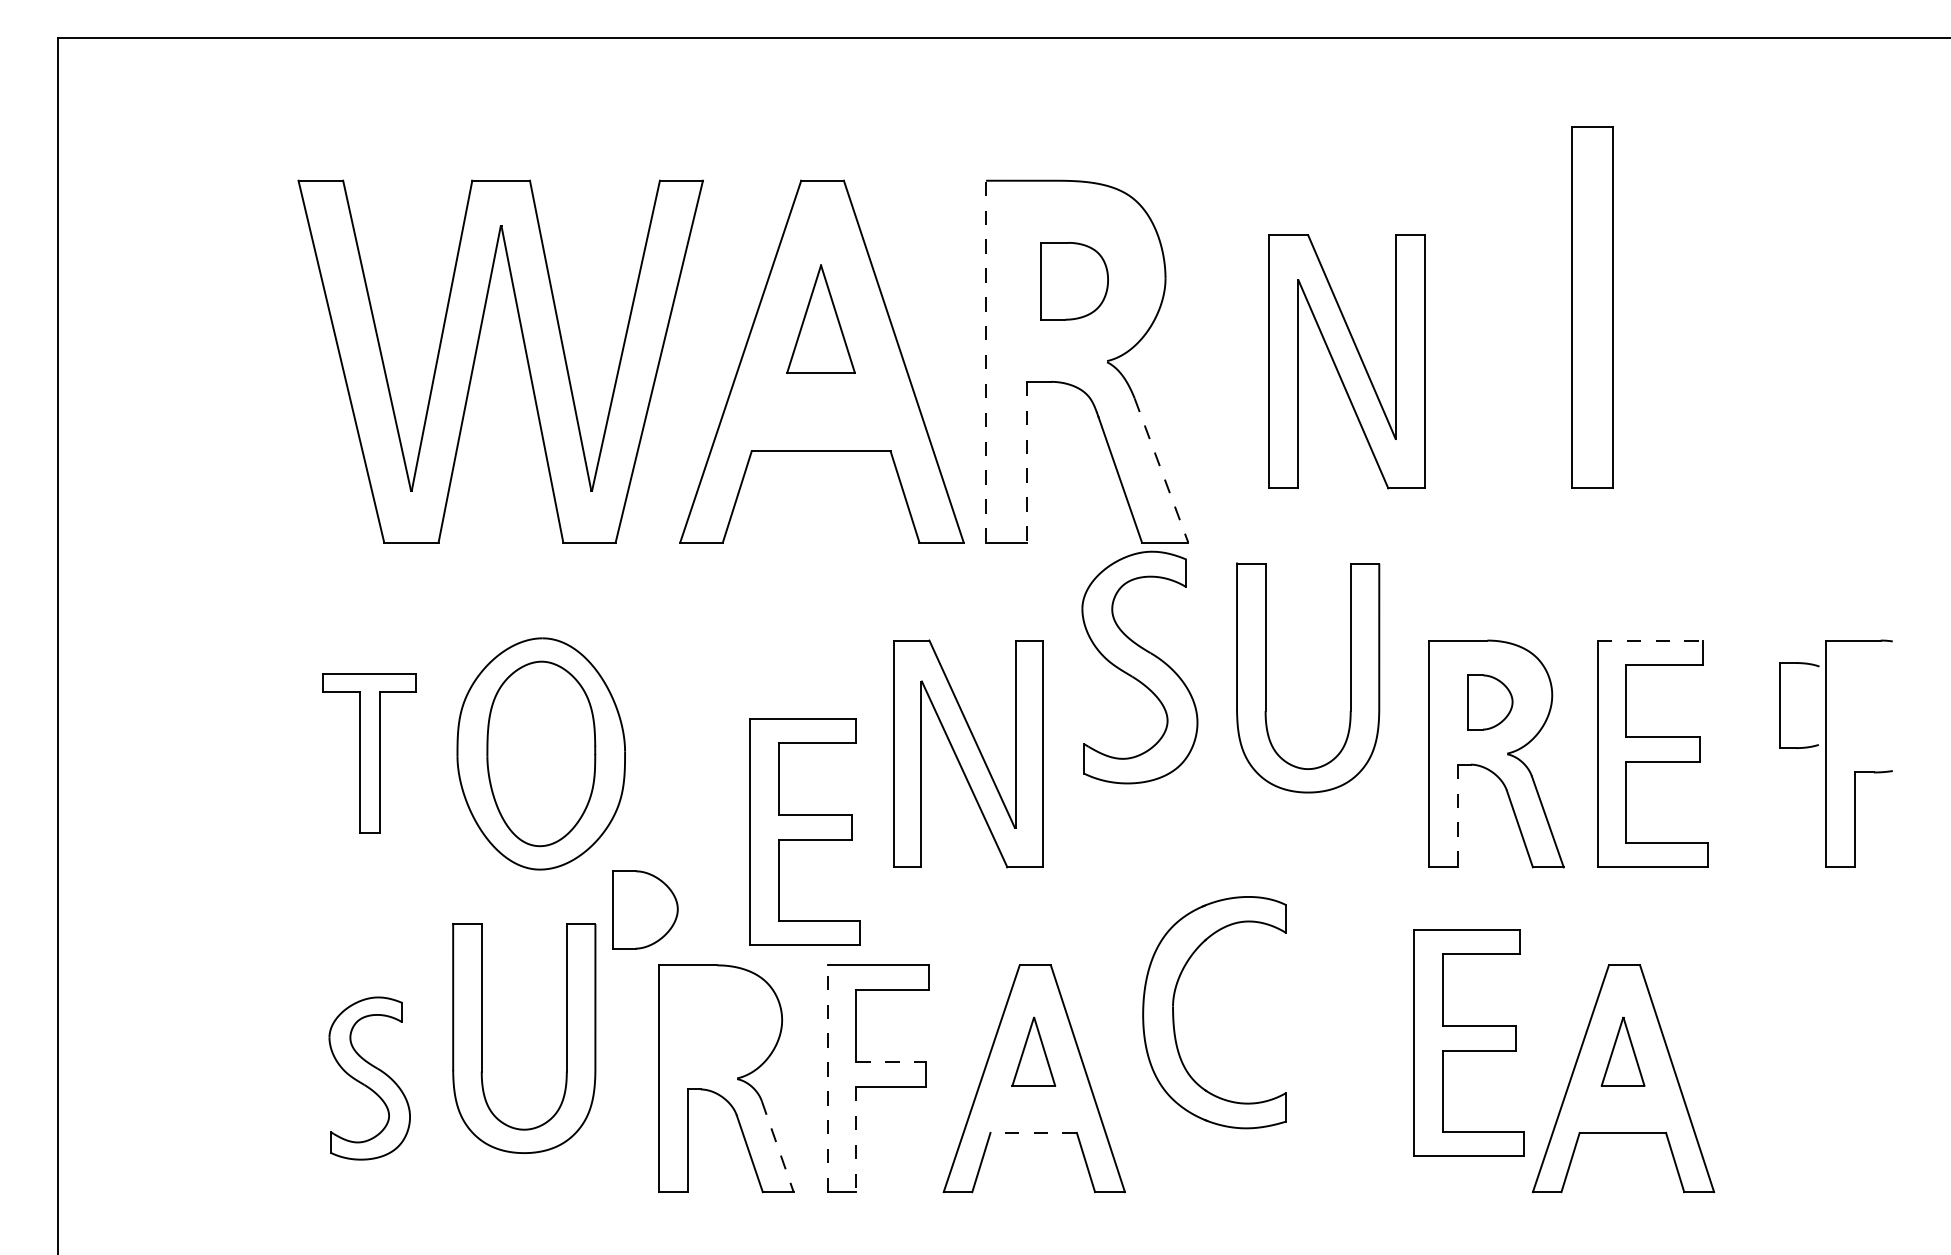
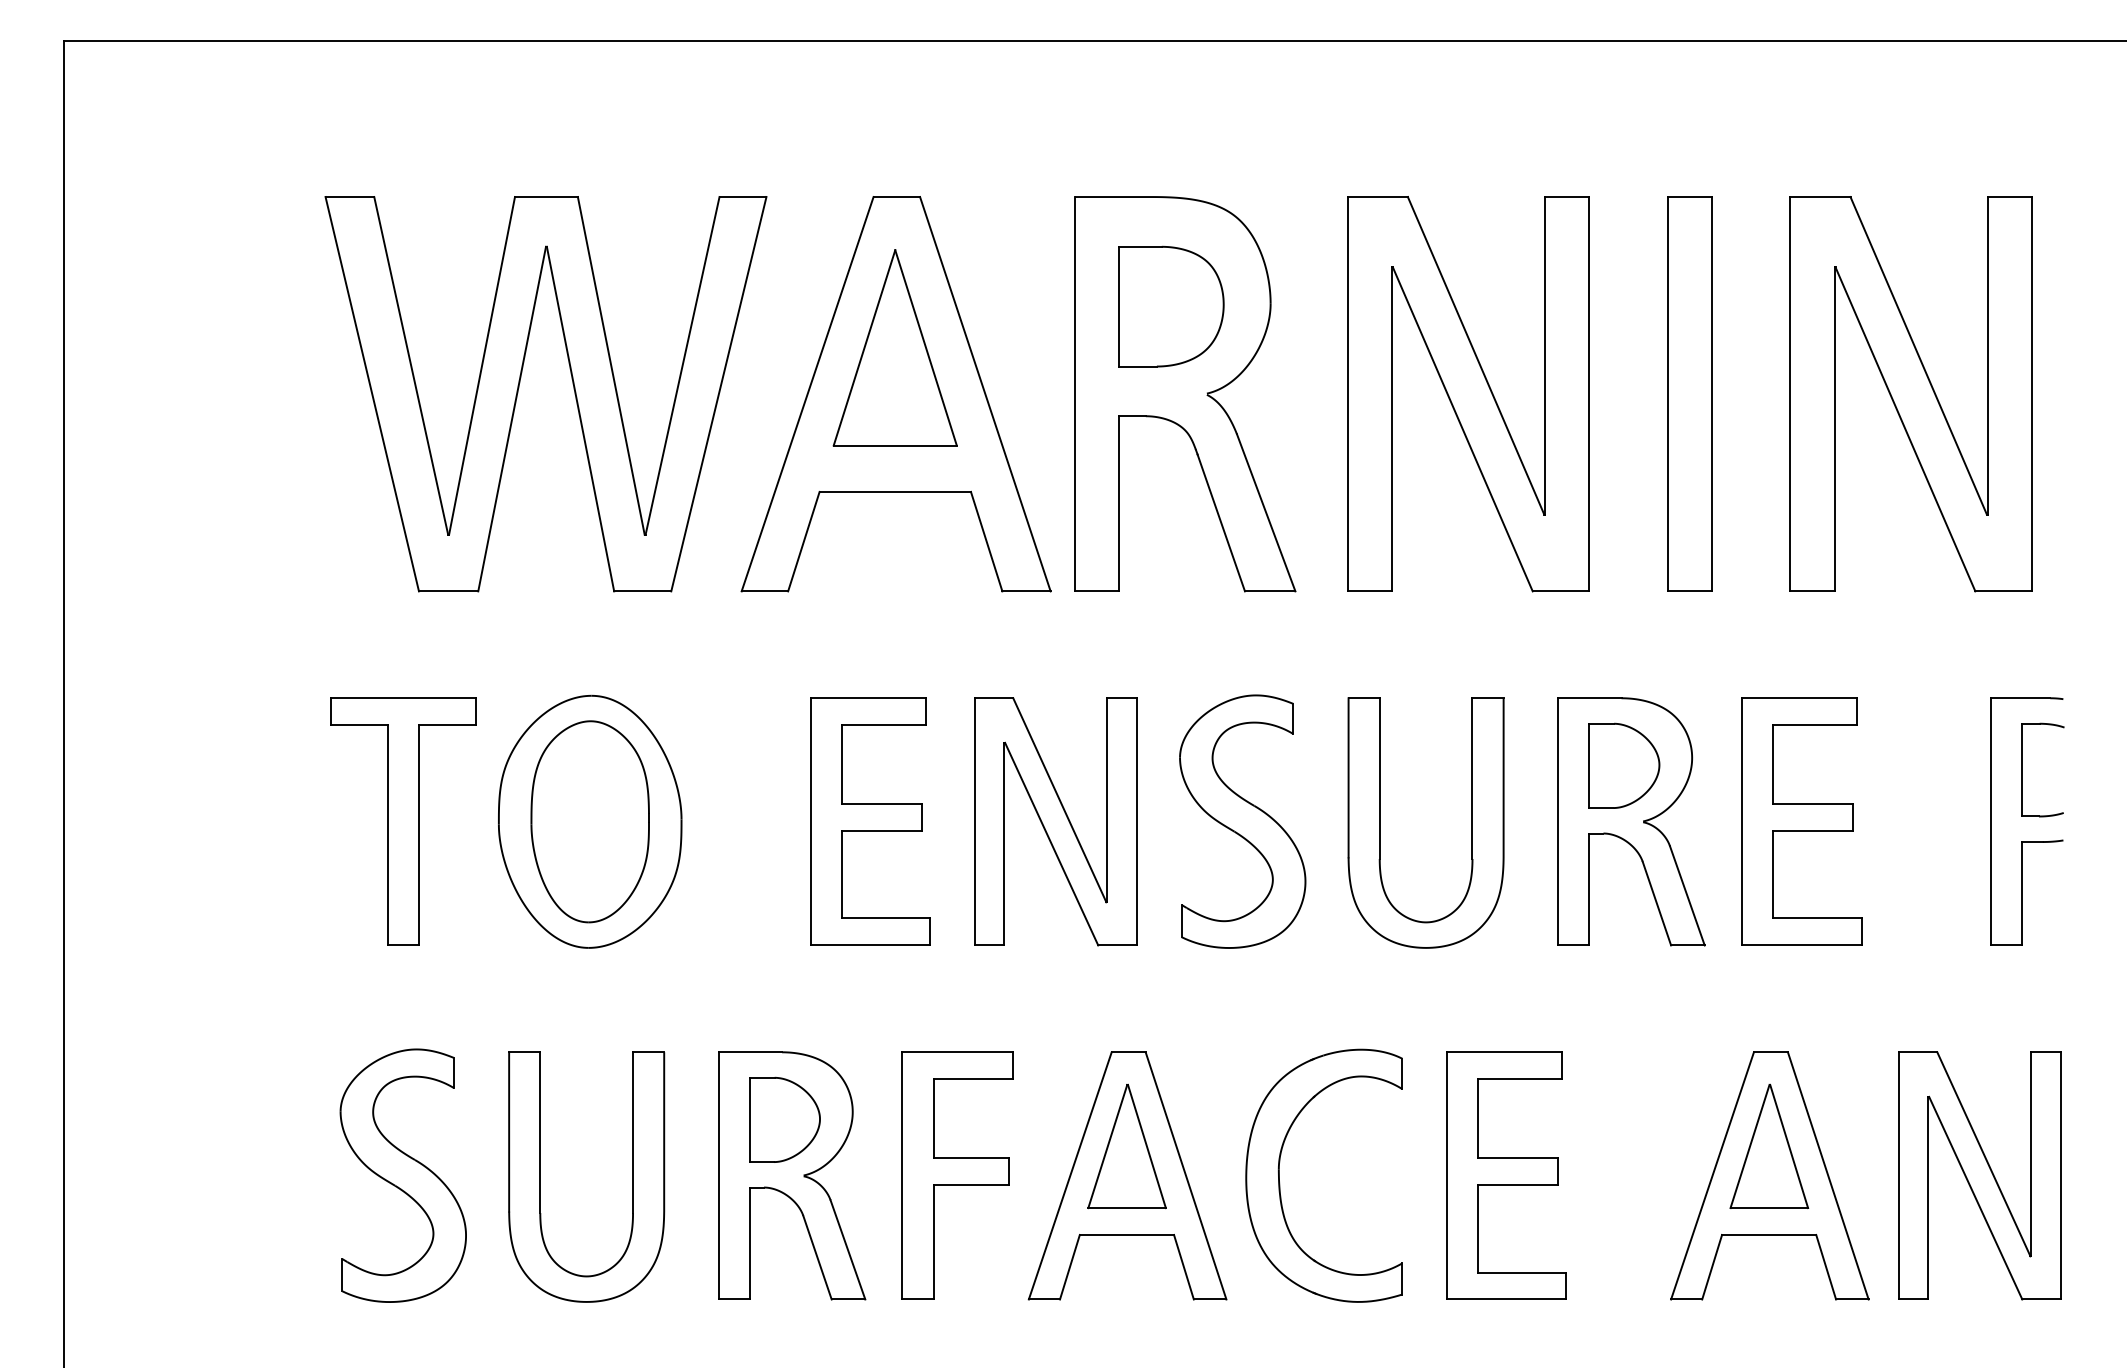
part: (1074, 281) -> (1171, 306), size x1.43
part: (1591, 306) -> (1689, 393), moved
part: (820, 318) -> (894, 347), size x1.67
line: (986, 360) -> (1075, 393), dashed -> solid
part: (1347, 361) -> (1468, 394), size x1.43
part: (1752, 361) -> (1910, 394), added
line: (1026, 461) -> (1119, 503), dashed -> solid
line: (1161, 470) -> (1266, 512), dashed -> solid
line: (1650, 640) -> (1799, 698), dashed -> solid
part: (1139, 667) -> (1242, 821), moved
part: (1266, 677) -> (1380, 822), moved
part: (1490, 702) -> (1624, 765), size x1.43
part: (1780, 705) -> (2022, 769), moved
part: (370, 753) -> (403, 821), size x1.43
line: (1458, 816) -> (1589, 889), dashed -> solid
part: (804, 831) -> (870, 821), moved
part: (645, 909) -> (784, 1119), moved
part: (1174, 1019) -> (1280, 1183), moved
part: (481, 1038) -> (540, 1176), moved
part: (1469, 1042) -> (1506, 1175), moved
part: (1033, 1051) -> (1126, 1146), size x1.67
part: (1623, 1051) -> (1769, 1146), size x1.67
line: (891, 1061) -> (971, 1157), dashed -> solid
part: (369, 1078) -> (402, 1175), size x1.43
line: (827, 1078) -> (902, 1175), dashed -> solid
part: (1815, 1078) -> (1979, 1175), added
line: (1033, 1132) -> (1126, 1234), dashed -> solid
line: (856, 1139) -> (933, 1242), dashed -> solid
line: (777, 1146) -> (847, 1249), dashed -> solid

